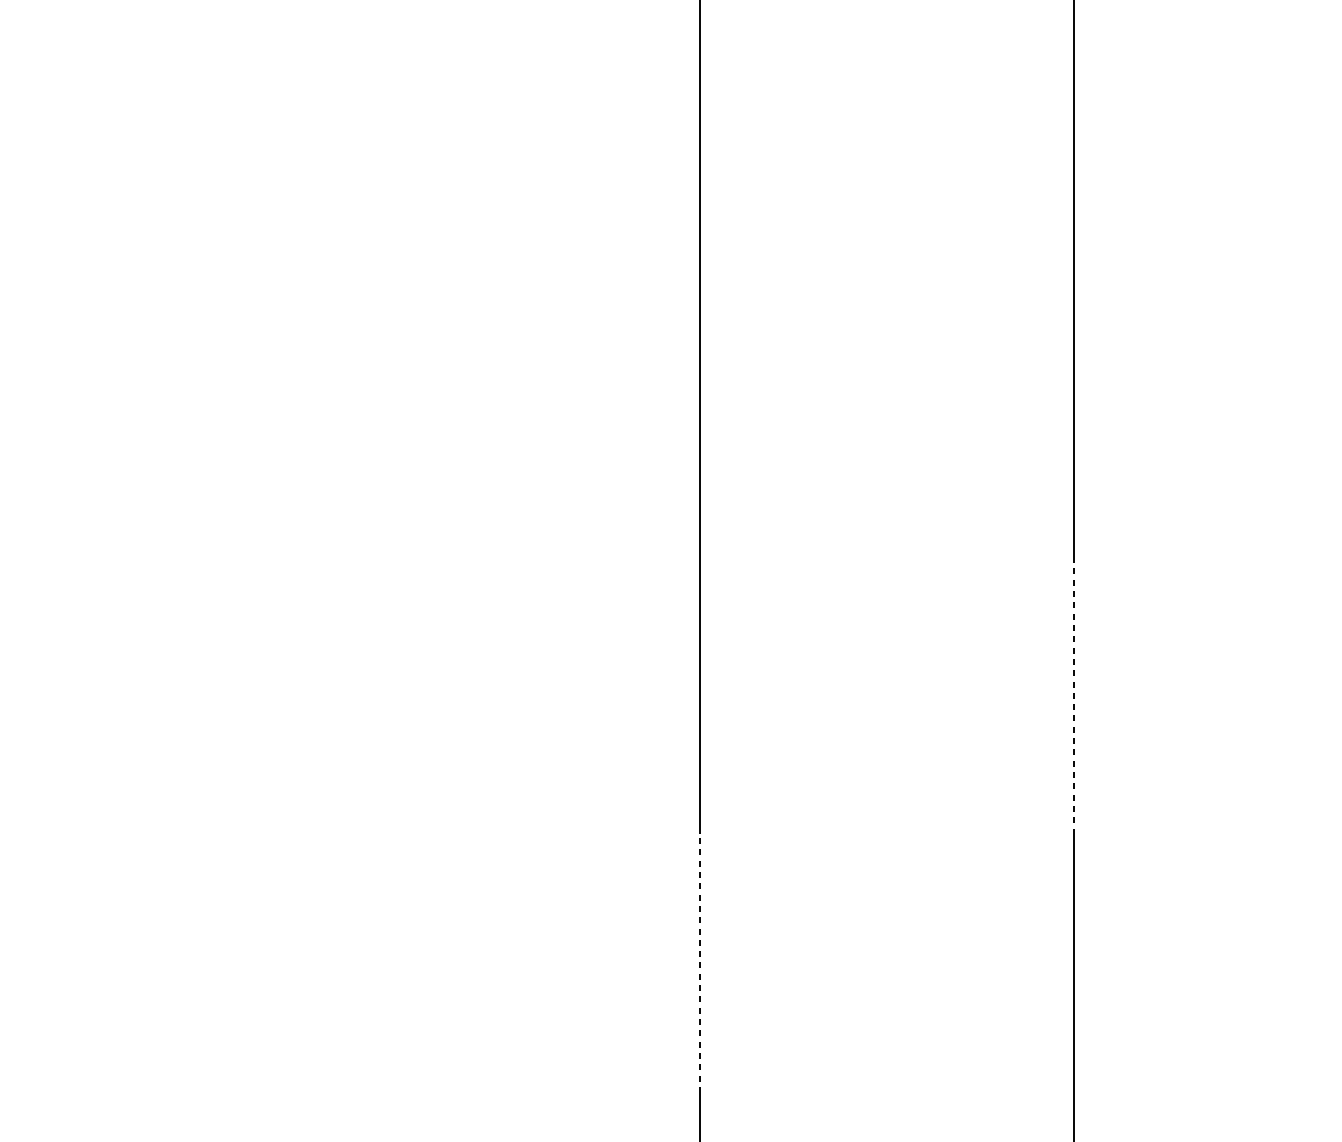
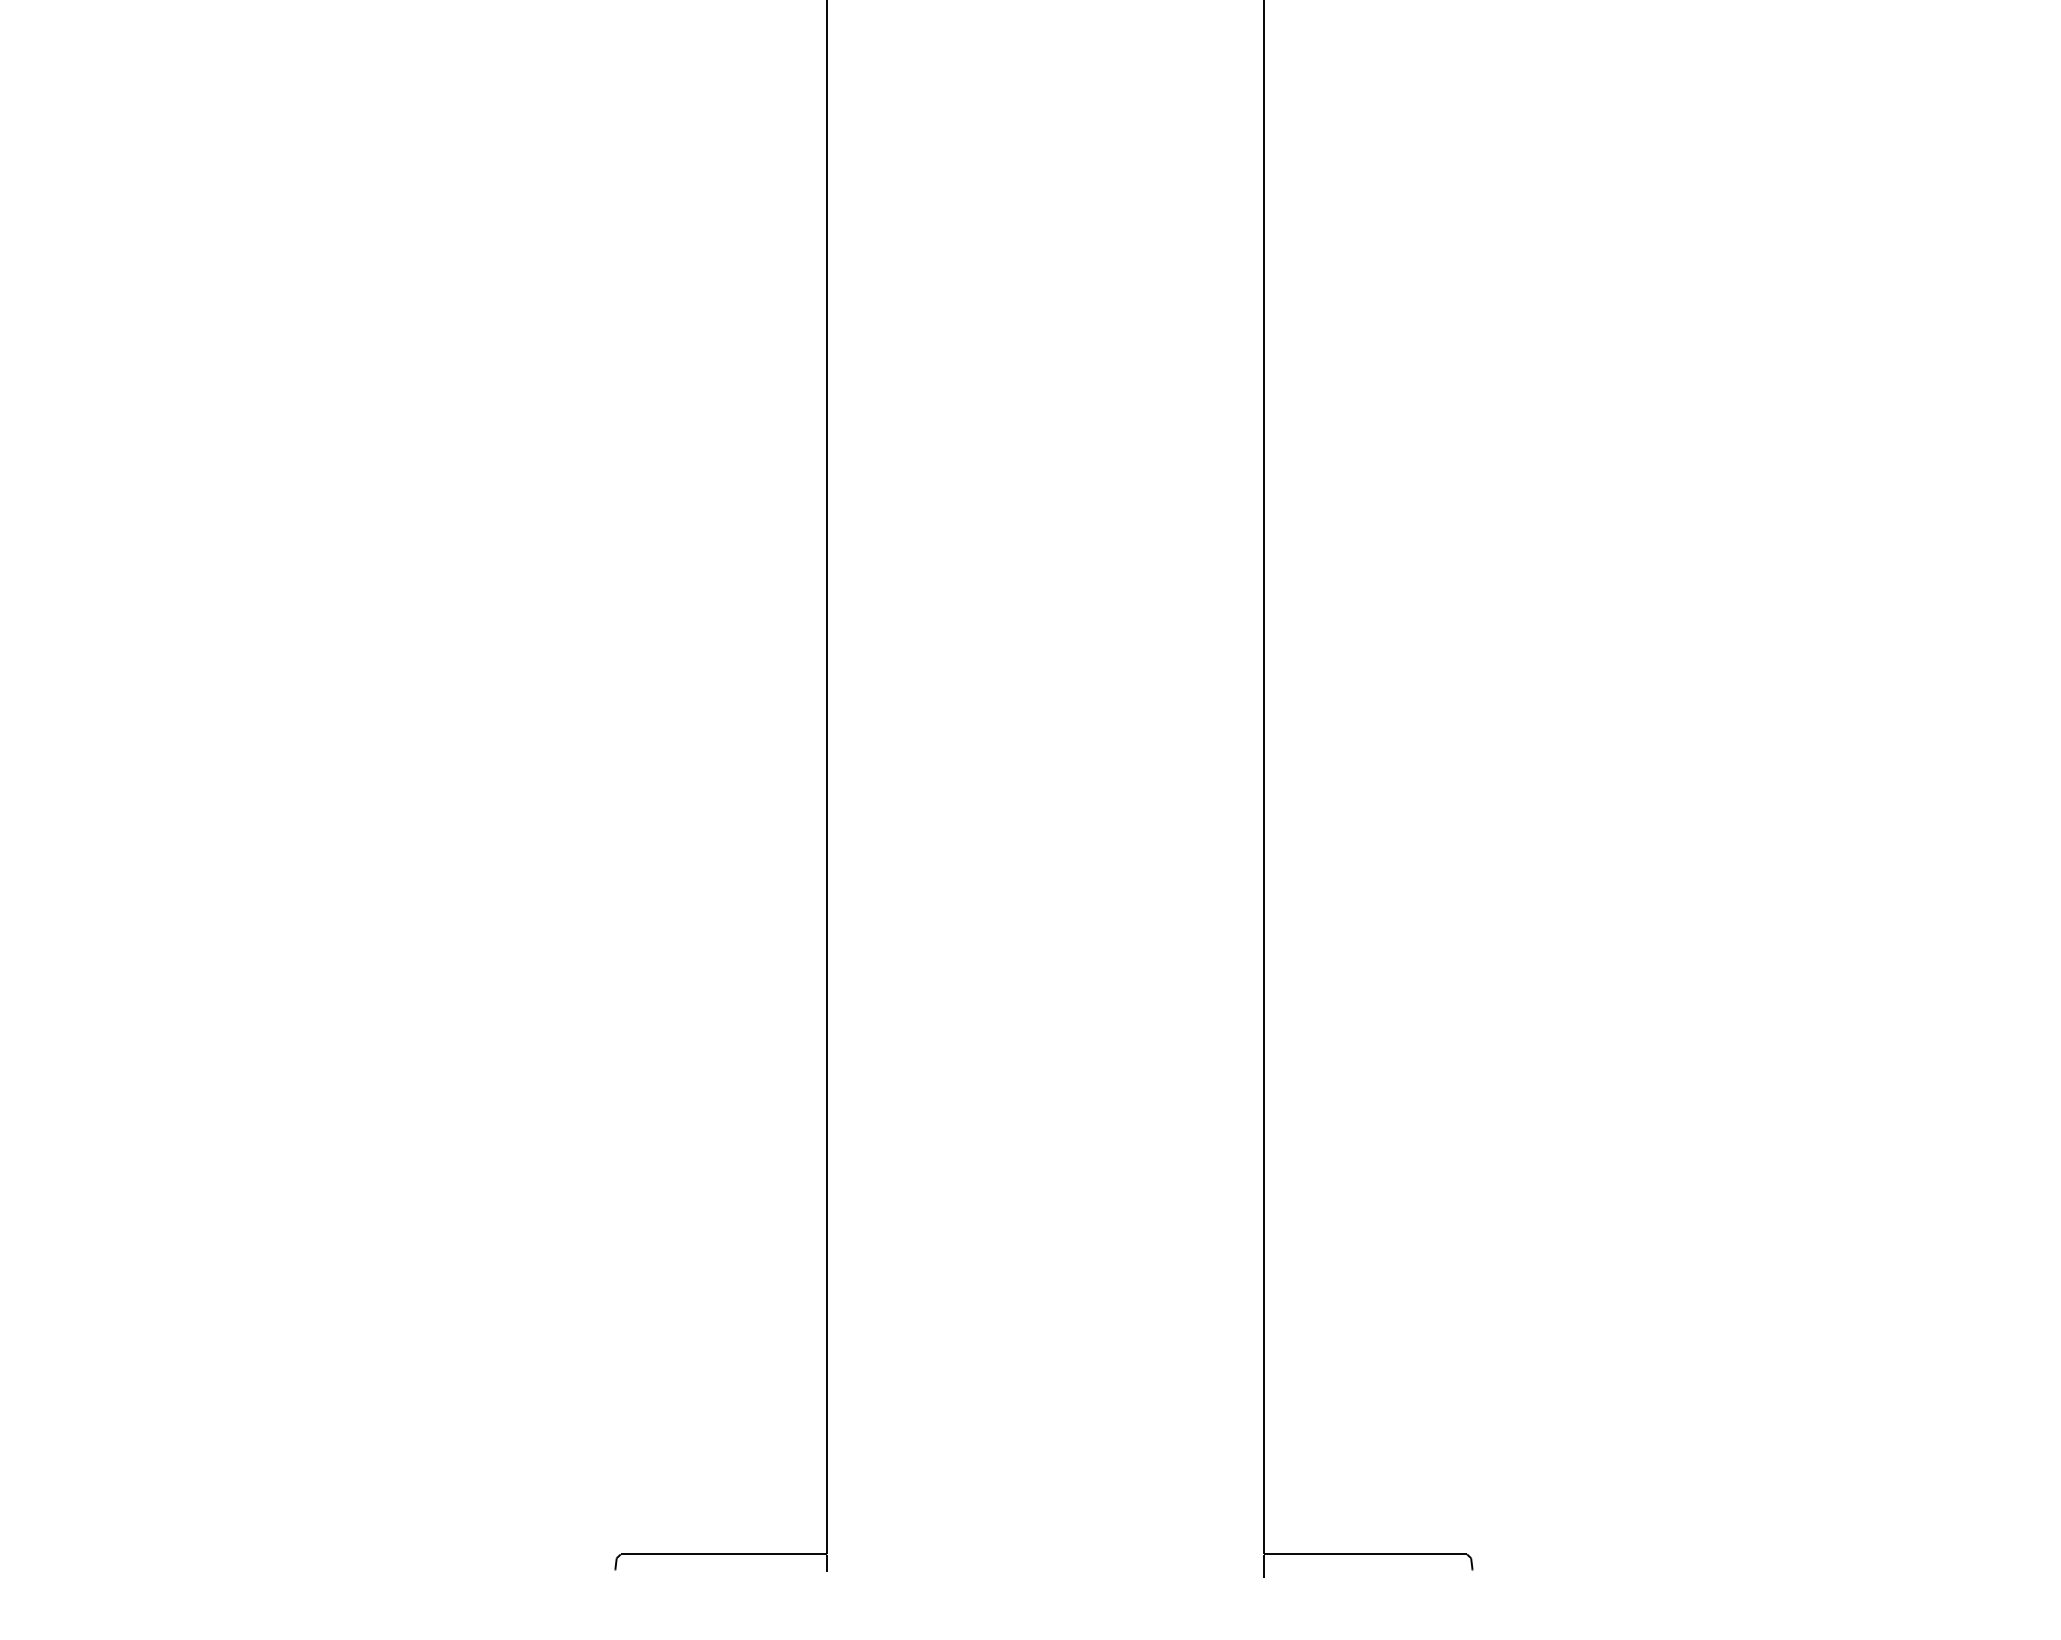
line: (1074, 695) -> (1264, 871), dashed -> solid
line: (700, 962) -> (827, 1183), dashed -> solid

